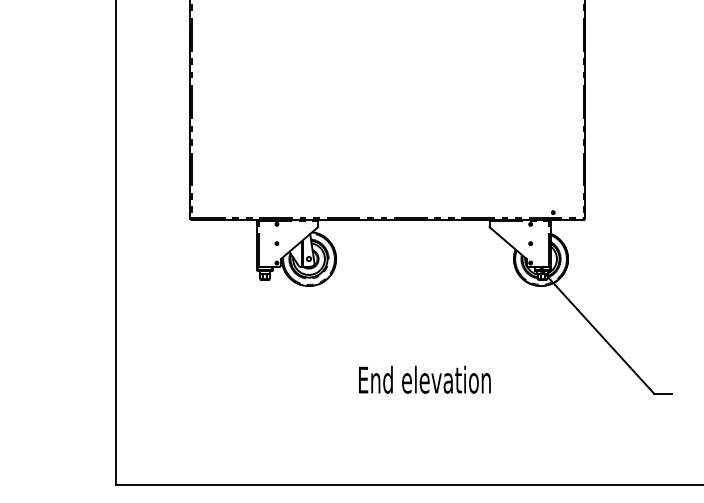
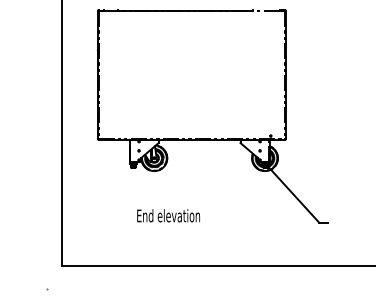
text: (424, 379) -> (168, 215), moved

